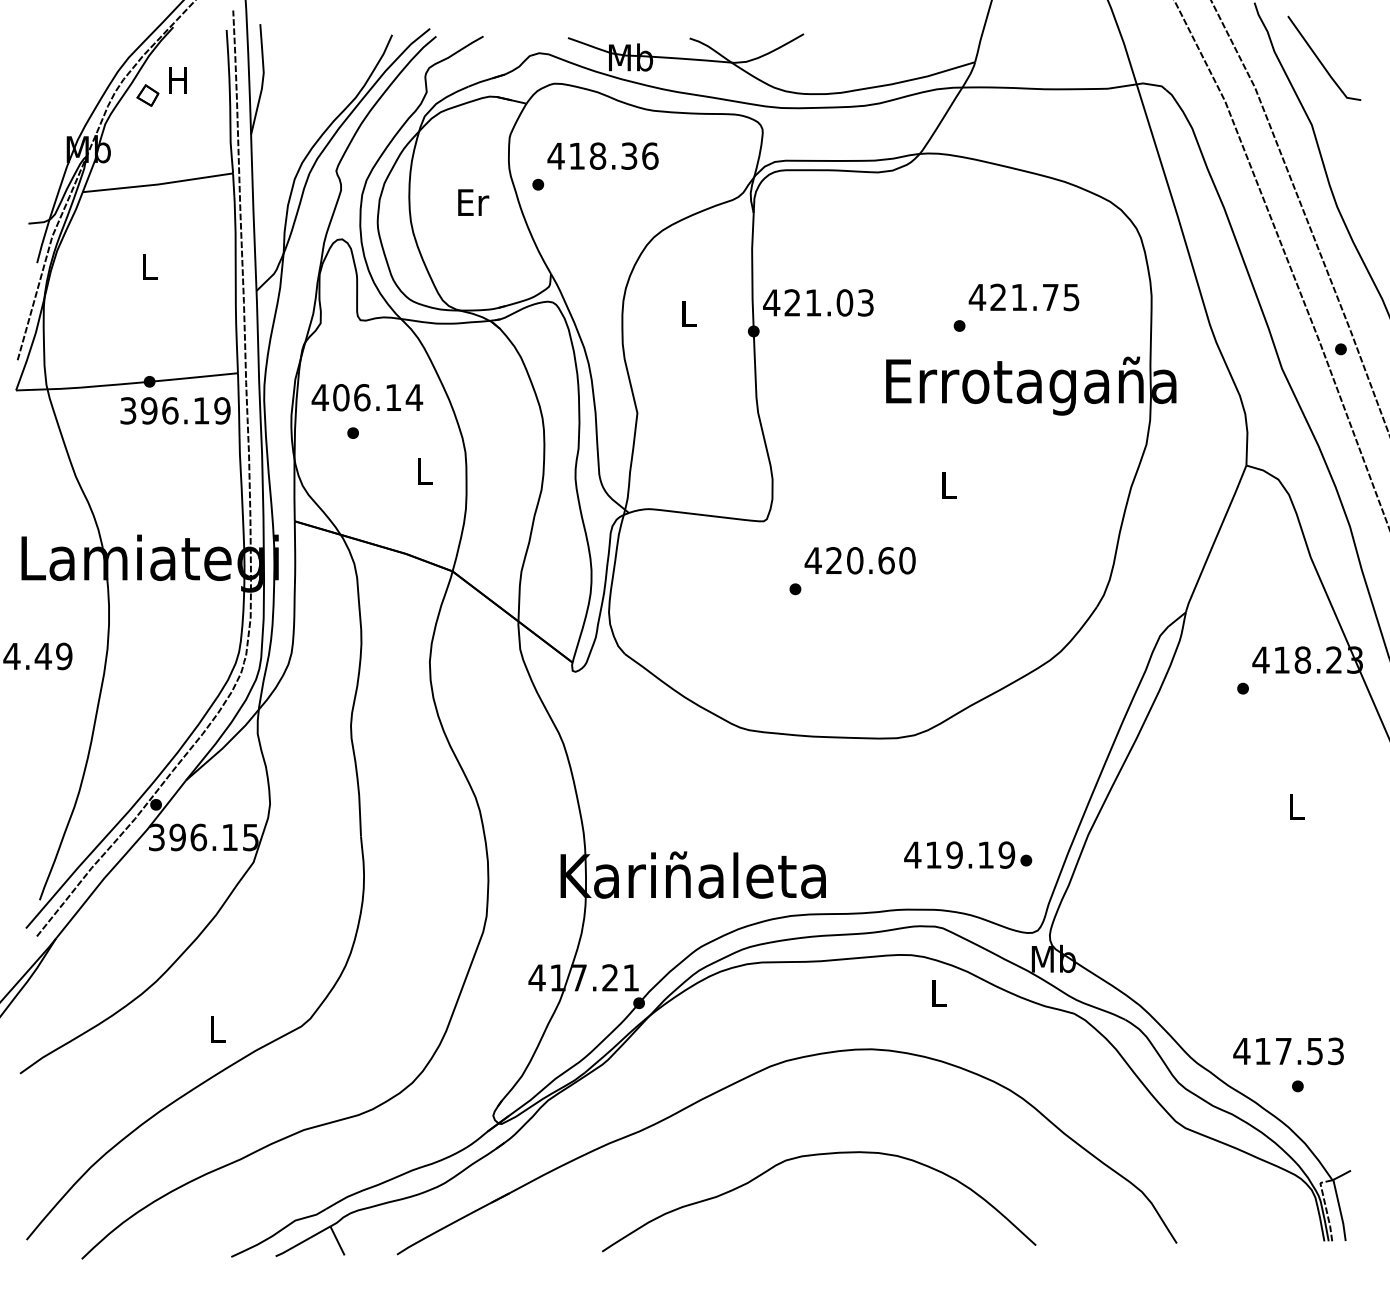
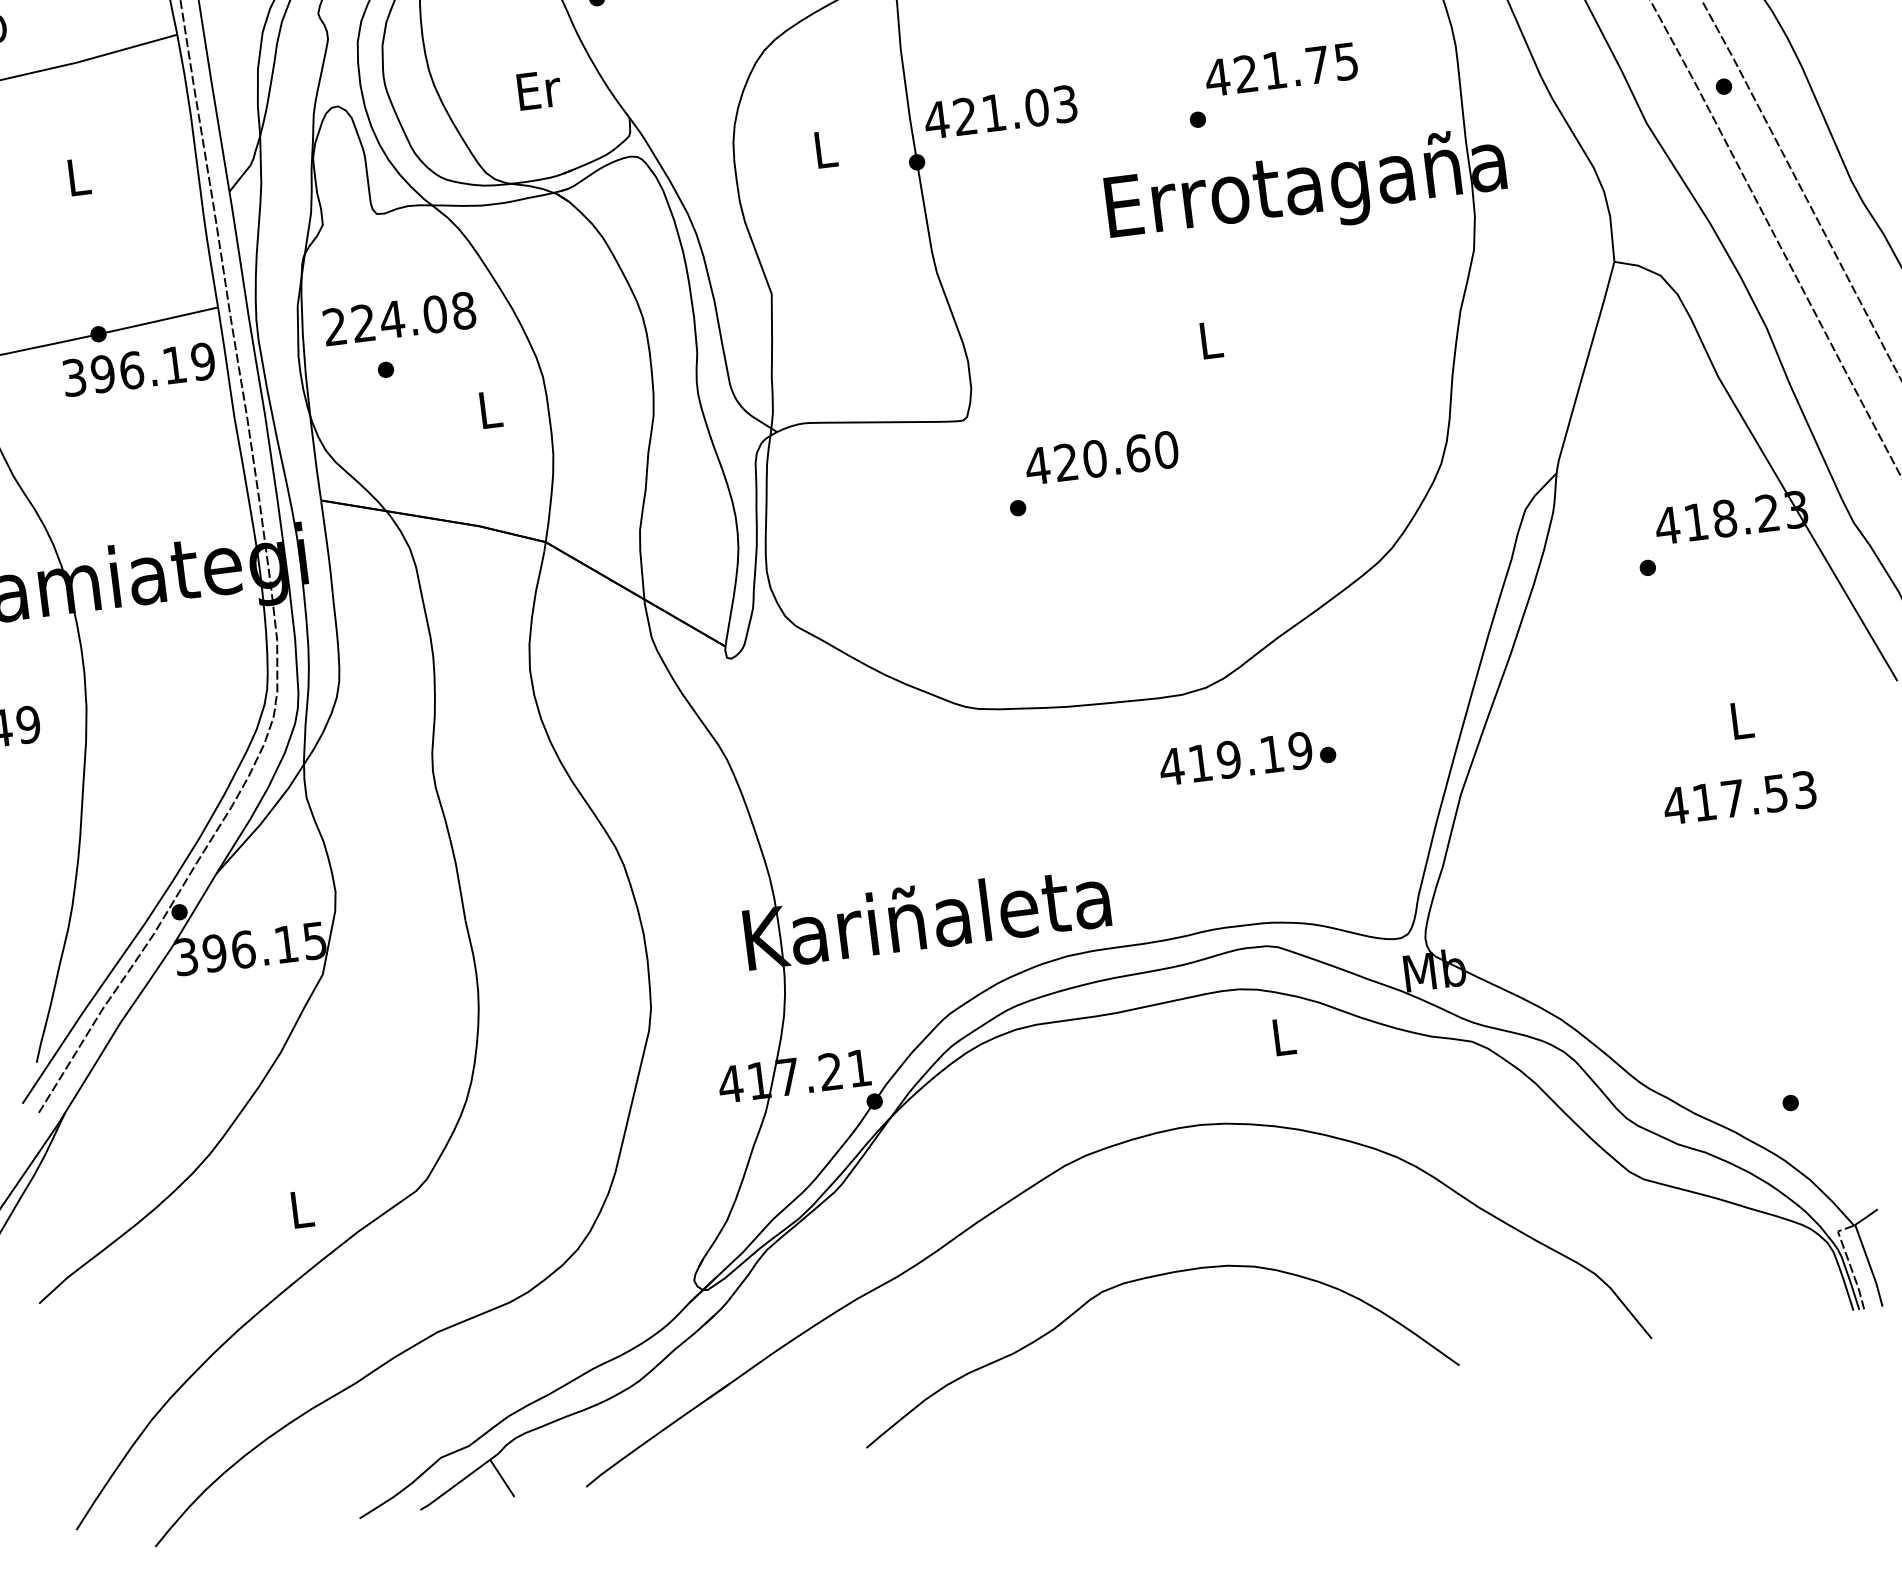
text: (473, 202) -> (539, 89), moved
text: (367, 397) -> (399, 318), 406.14 -> 224.08
text: (968, 854) -> (1247, 756), moved
text: (1288, 1051) -> (1739, 798), moved

